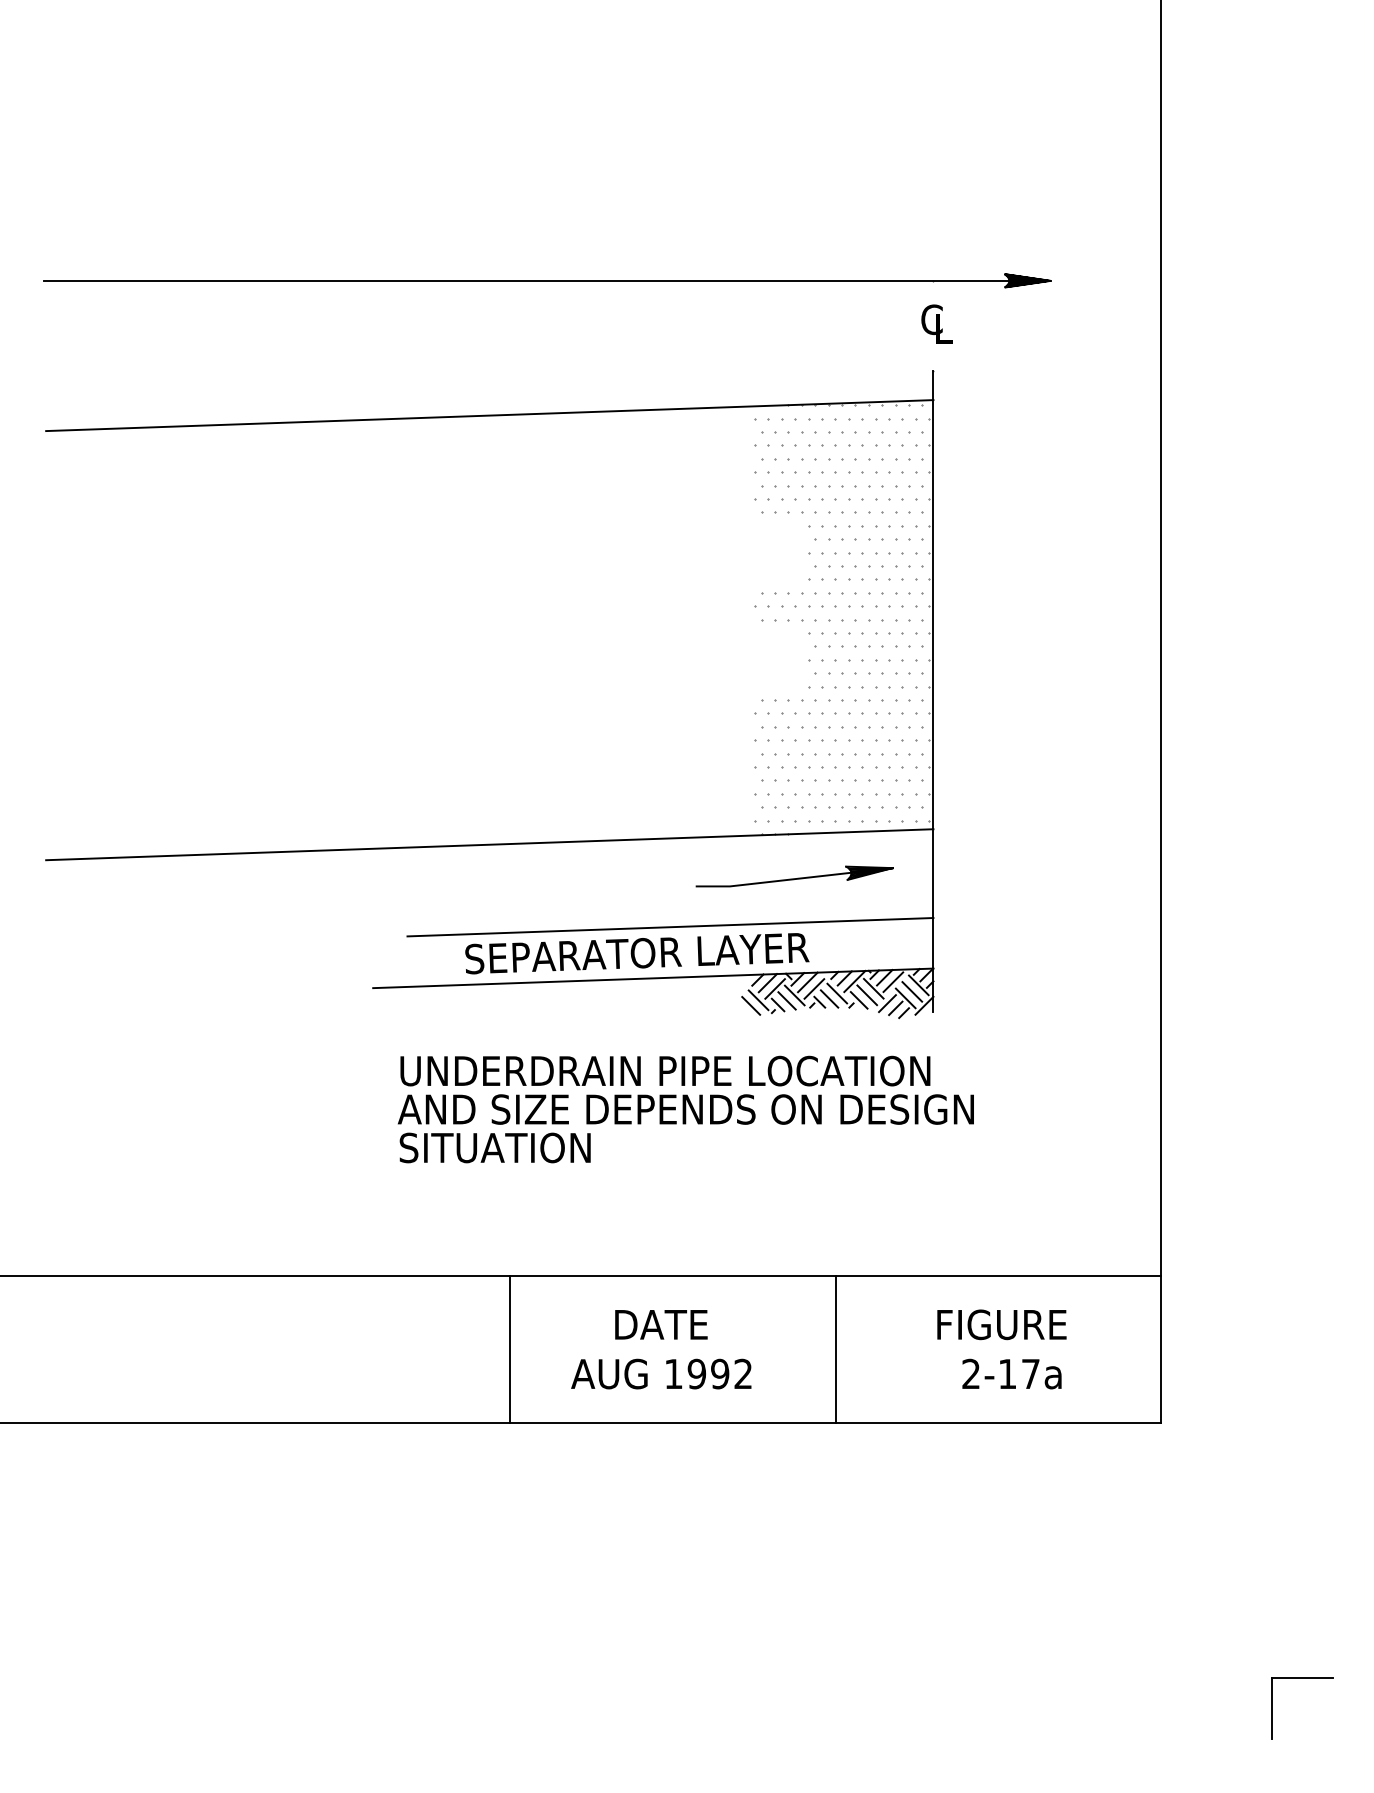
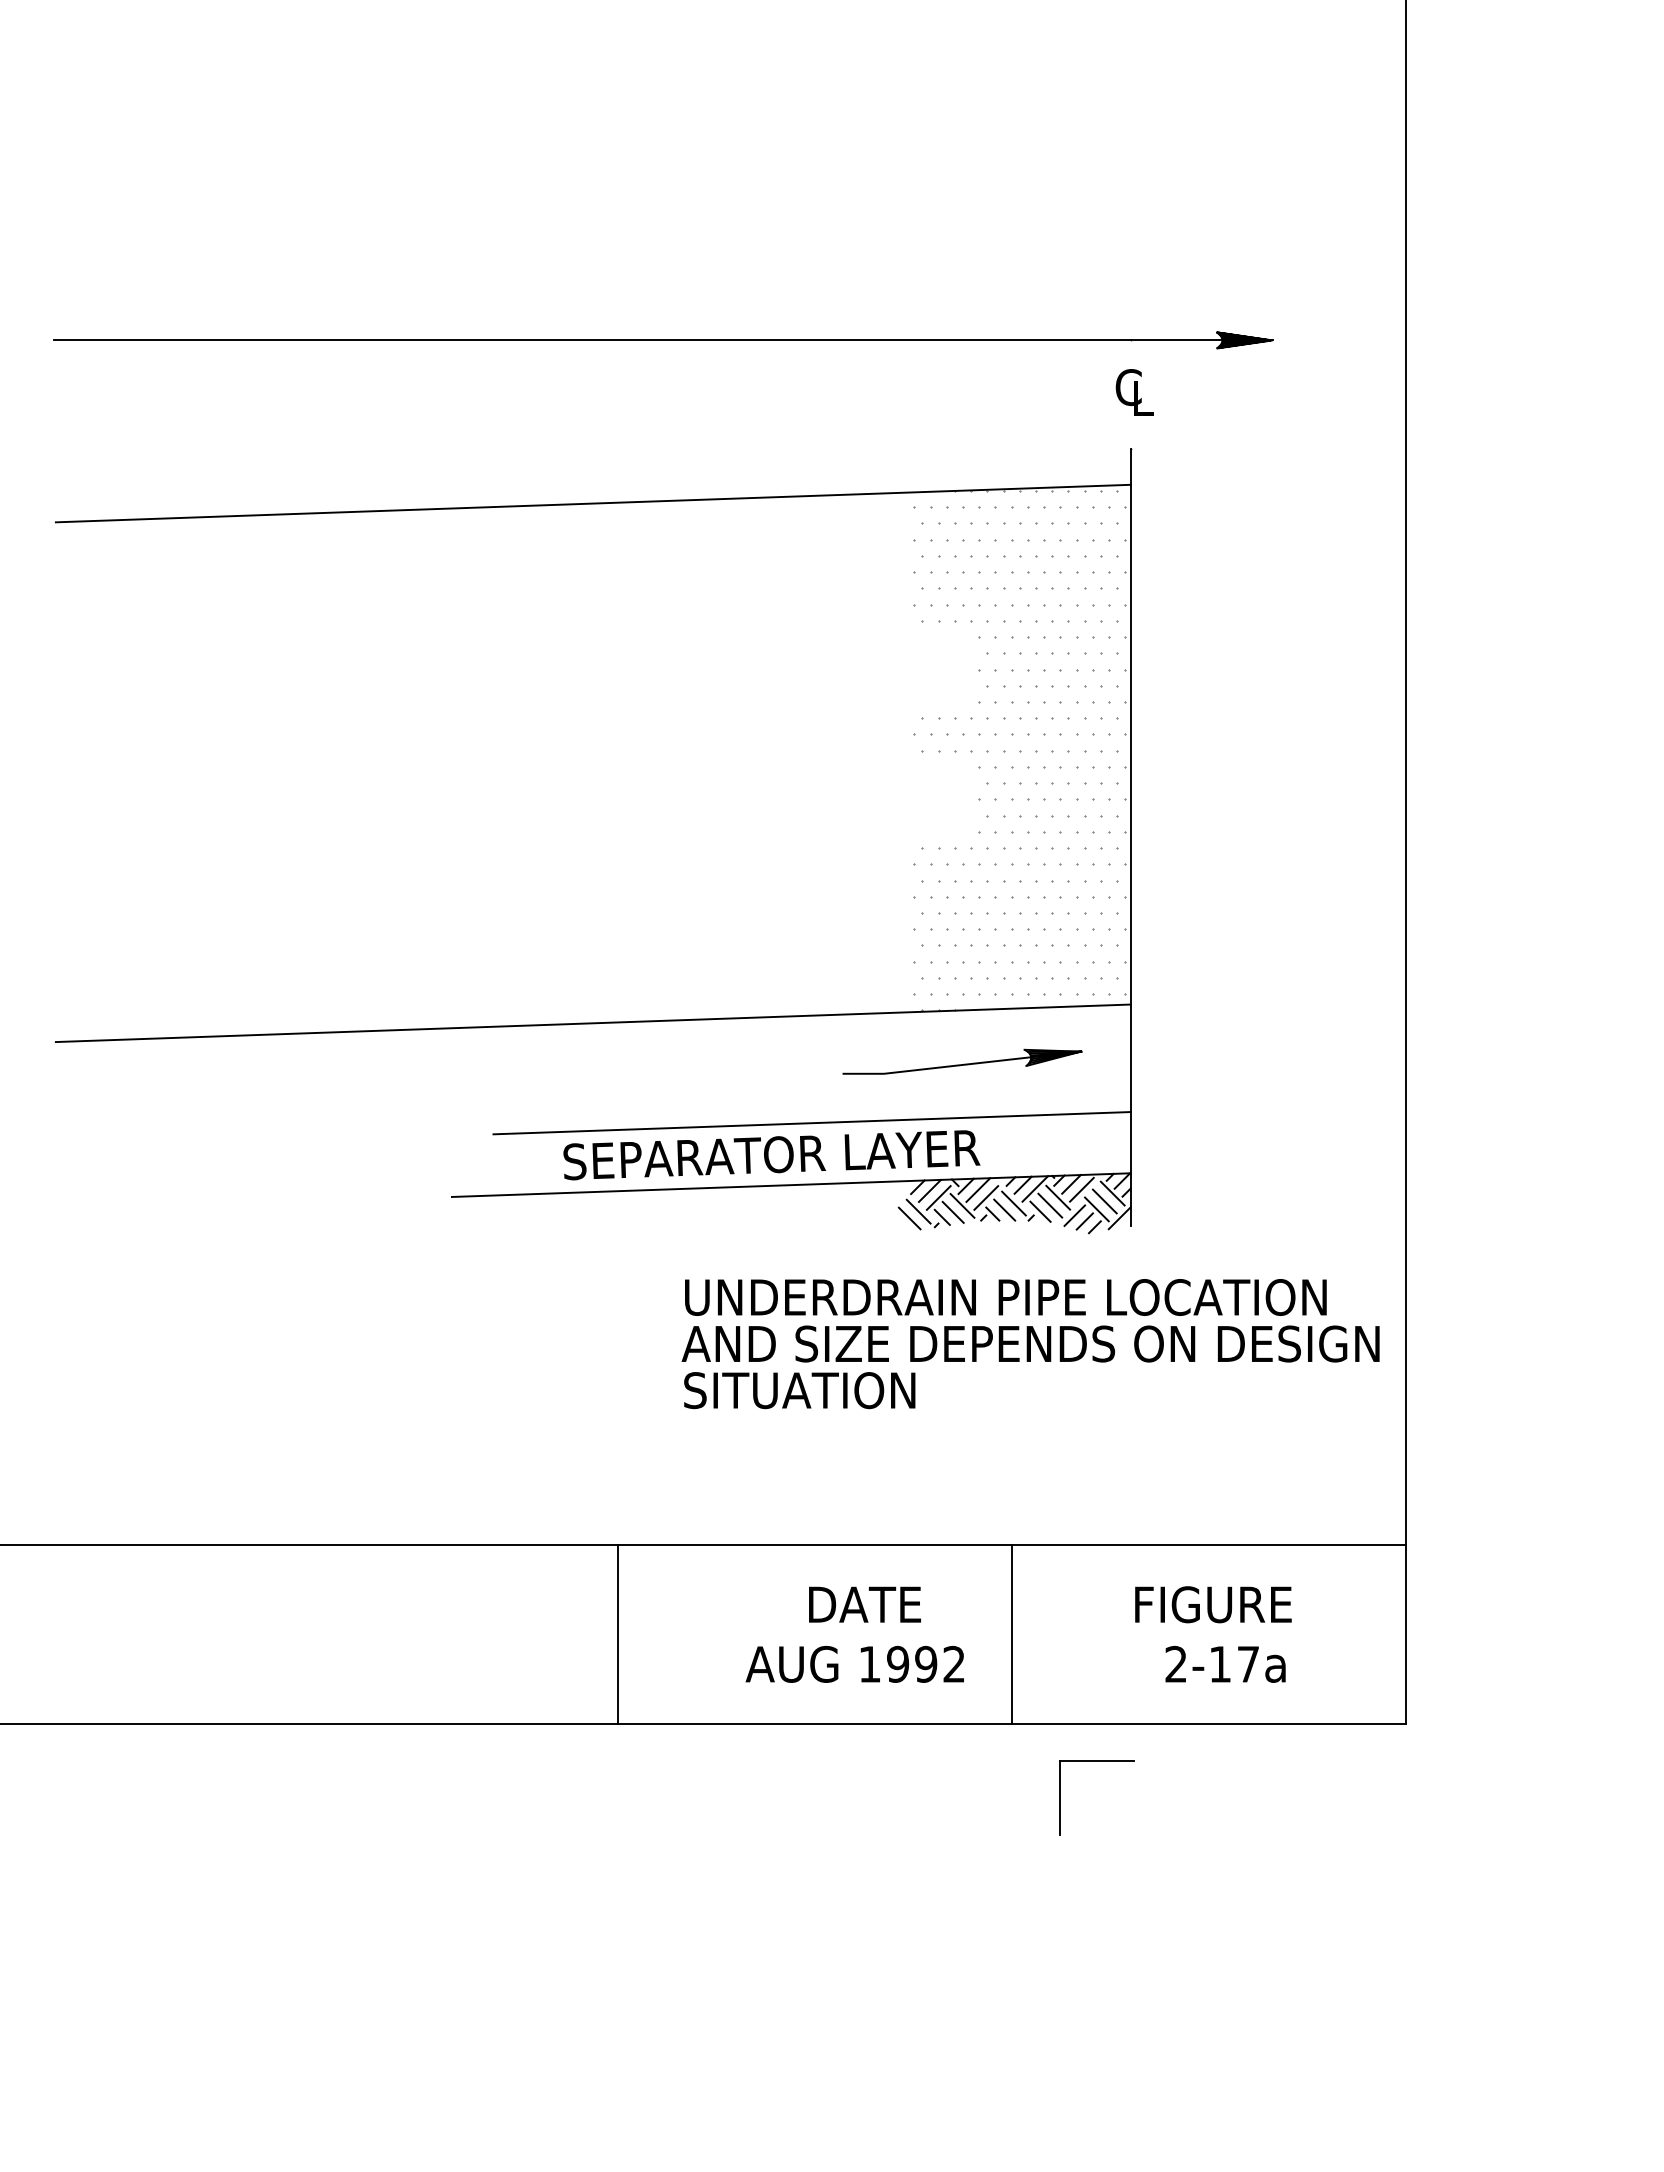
text: (685, 1109) -> (1030, 1344), moved
text: (660, 1324) -> (864, 1604), moved
text: (660, 1373) -> (854, 1663), moved
part: (1301, 1678) -> (1096, 1761), moved

